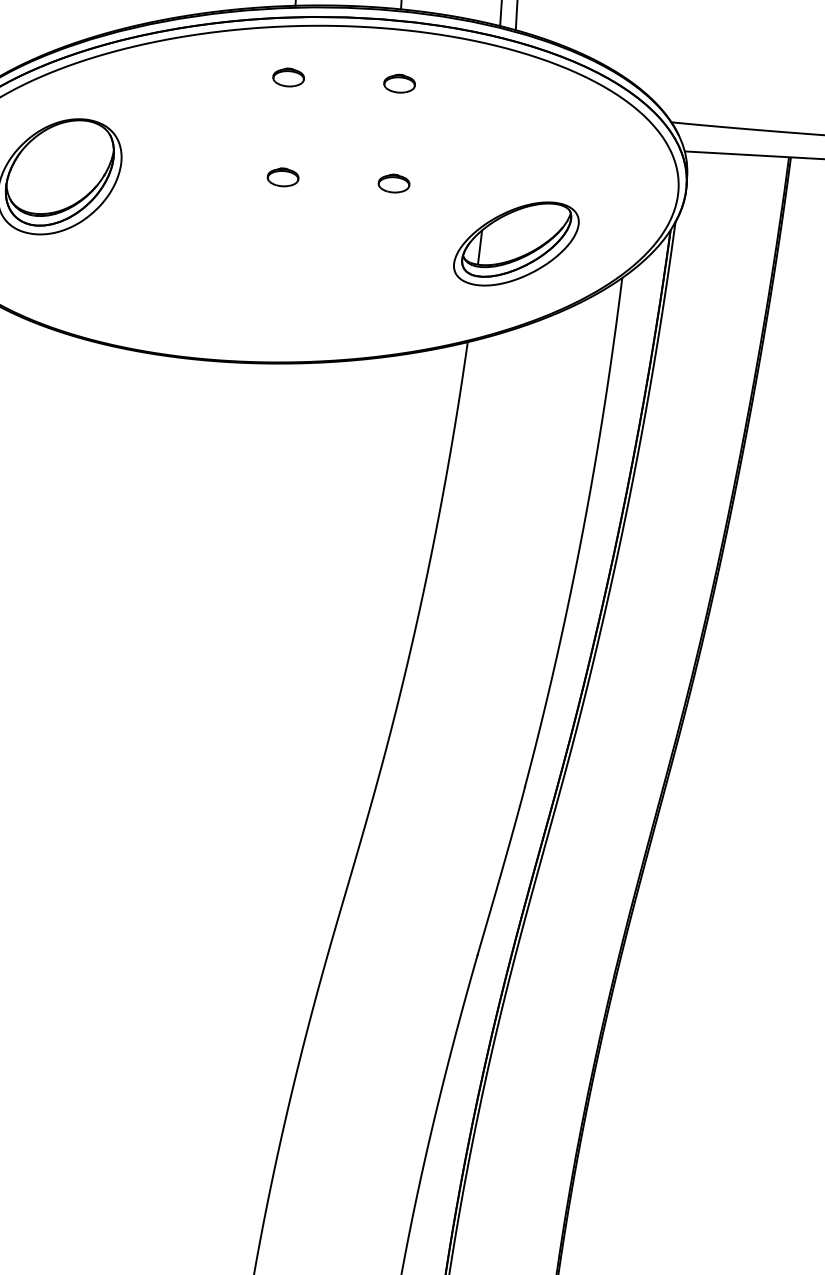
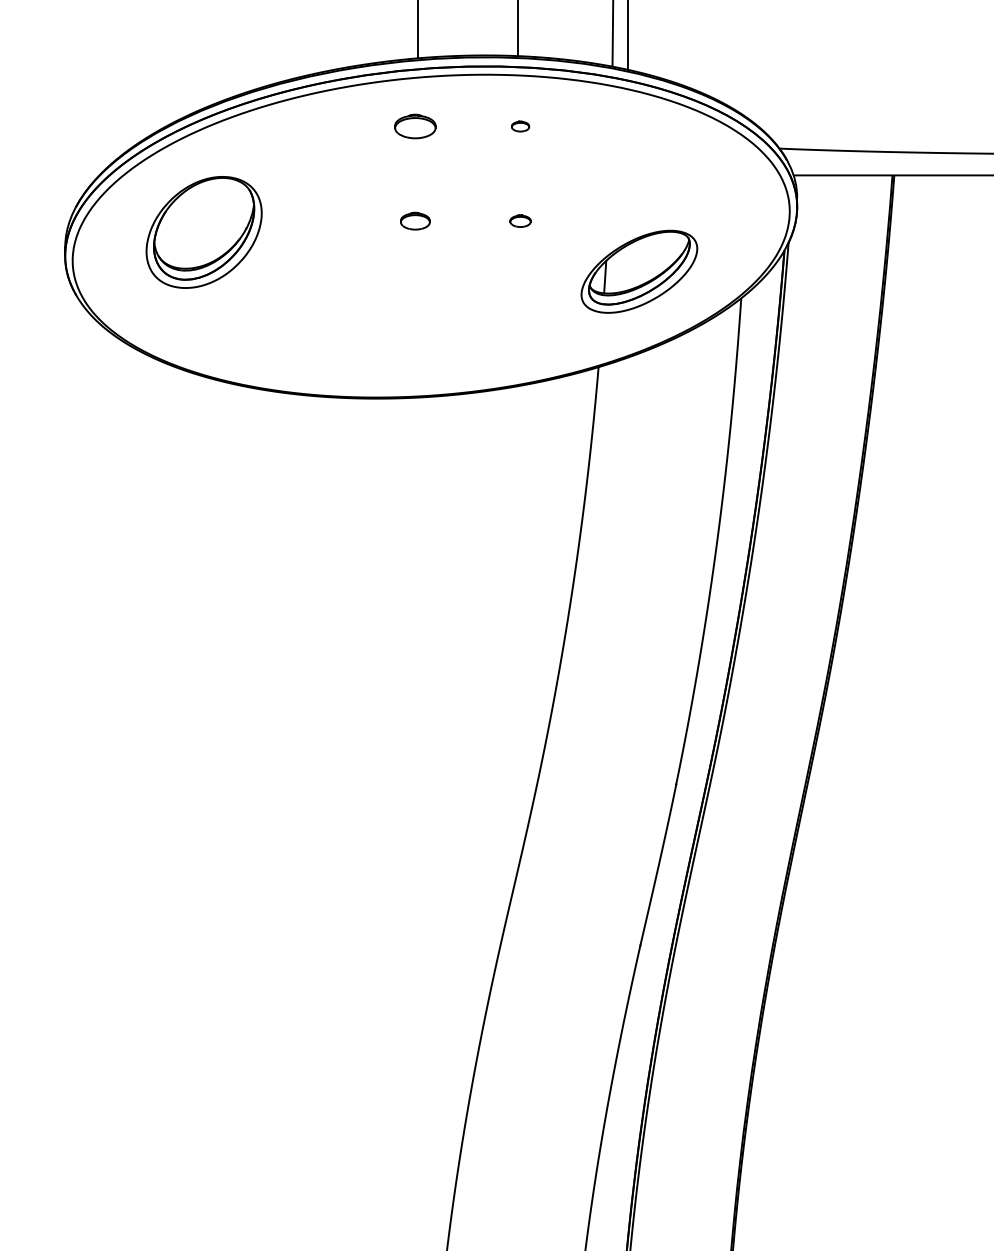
part: (288, 77) -> (415, 126), size x1.4
part: (399, 83) -> (520, 126), size x0.6
part: (394, 182) -> (520, 220), size x0.7

